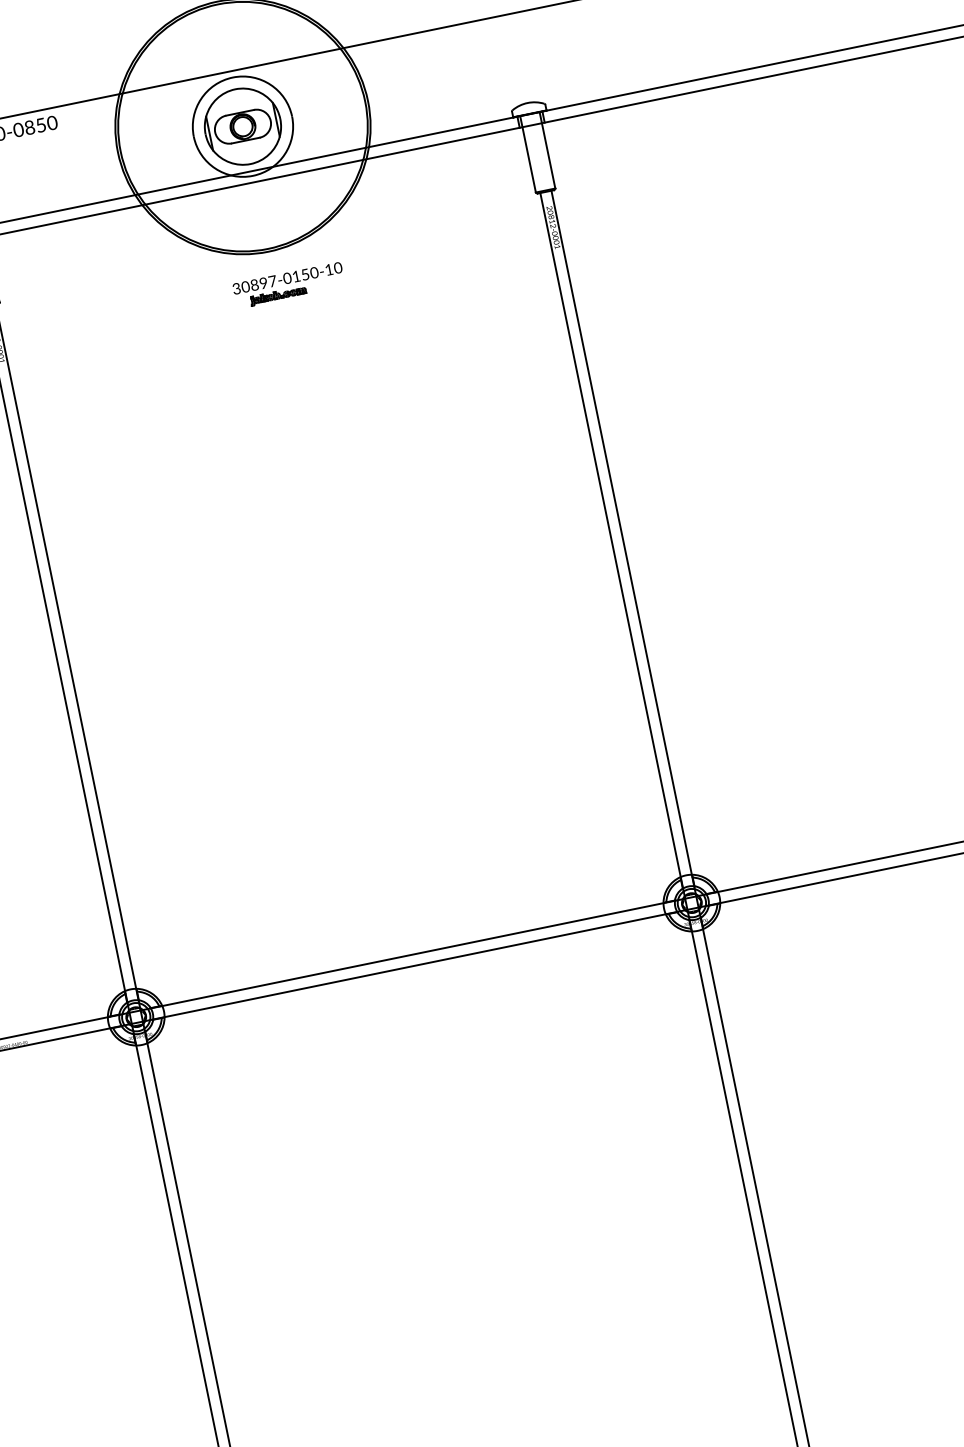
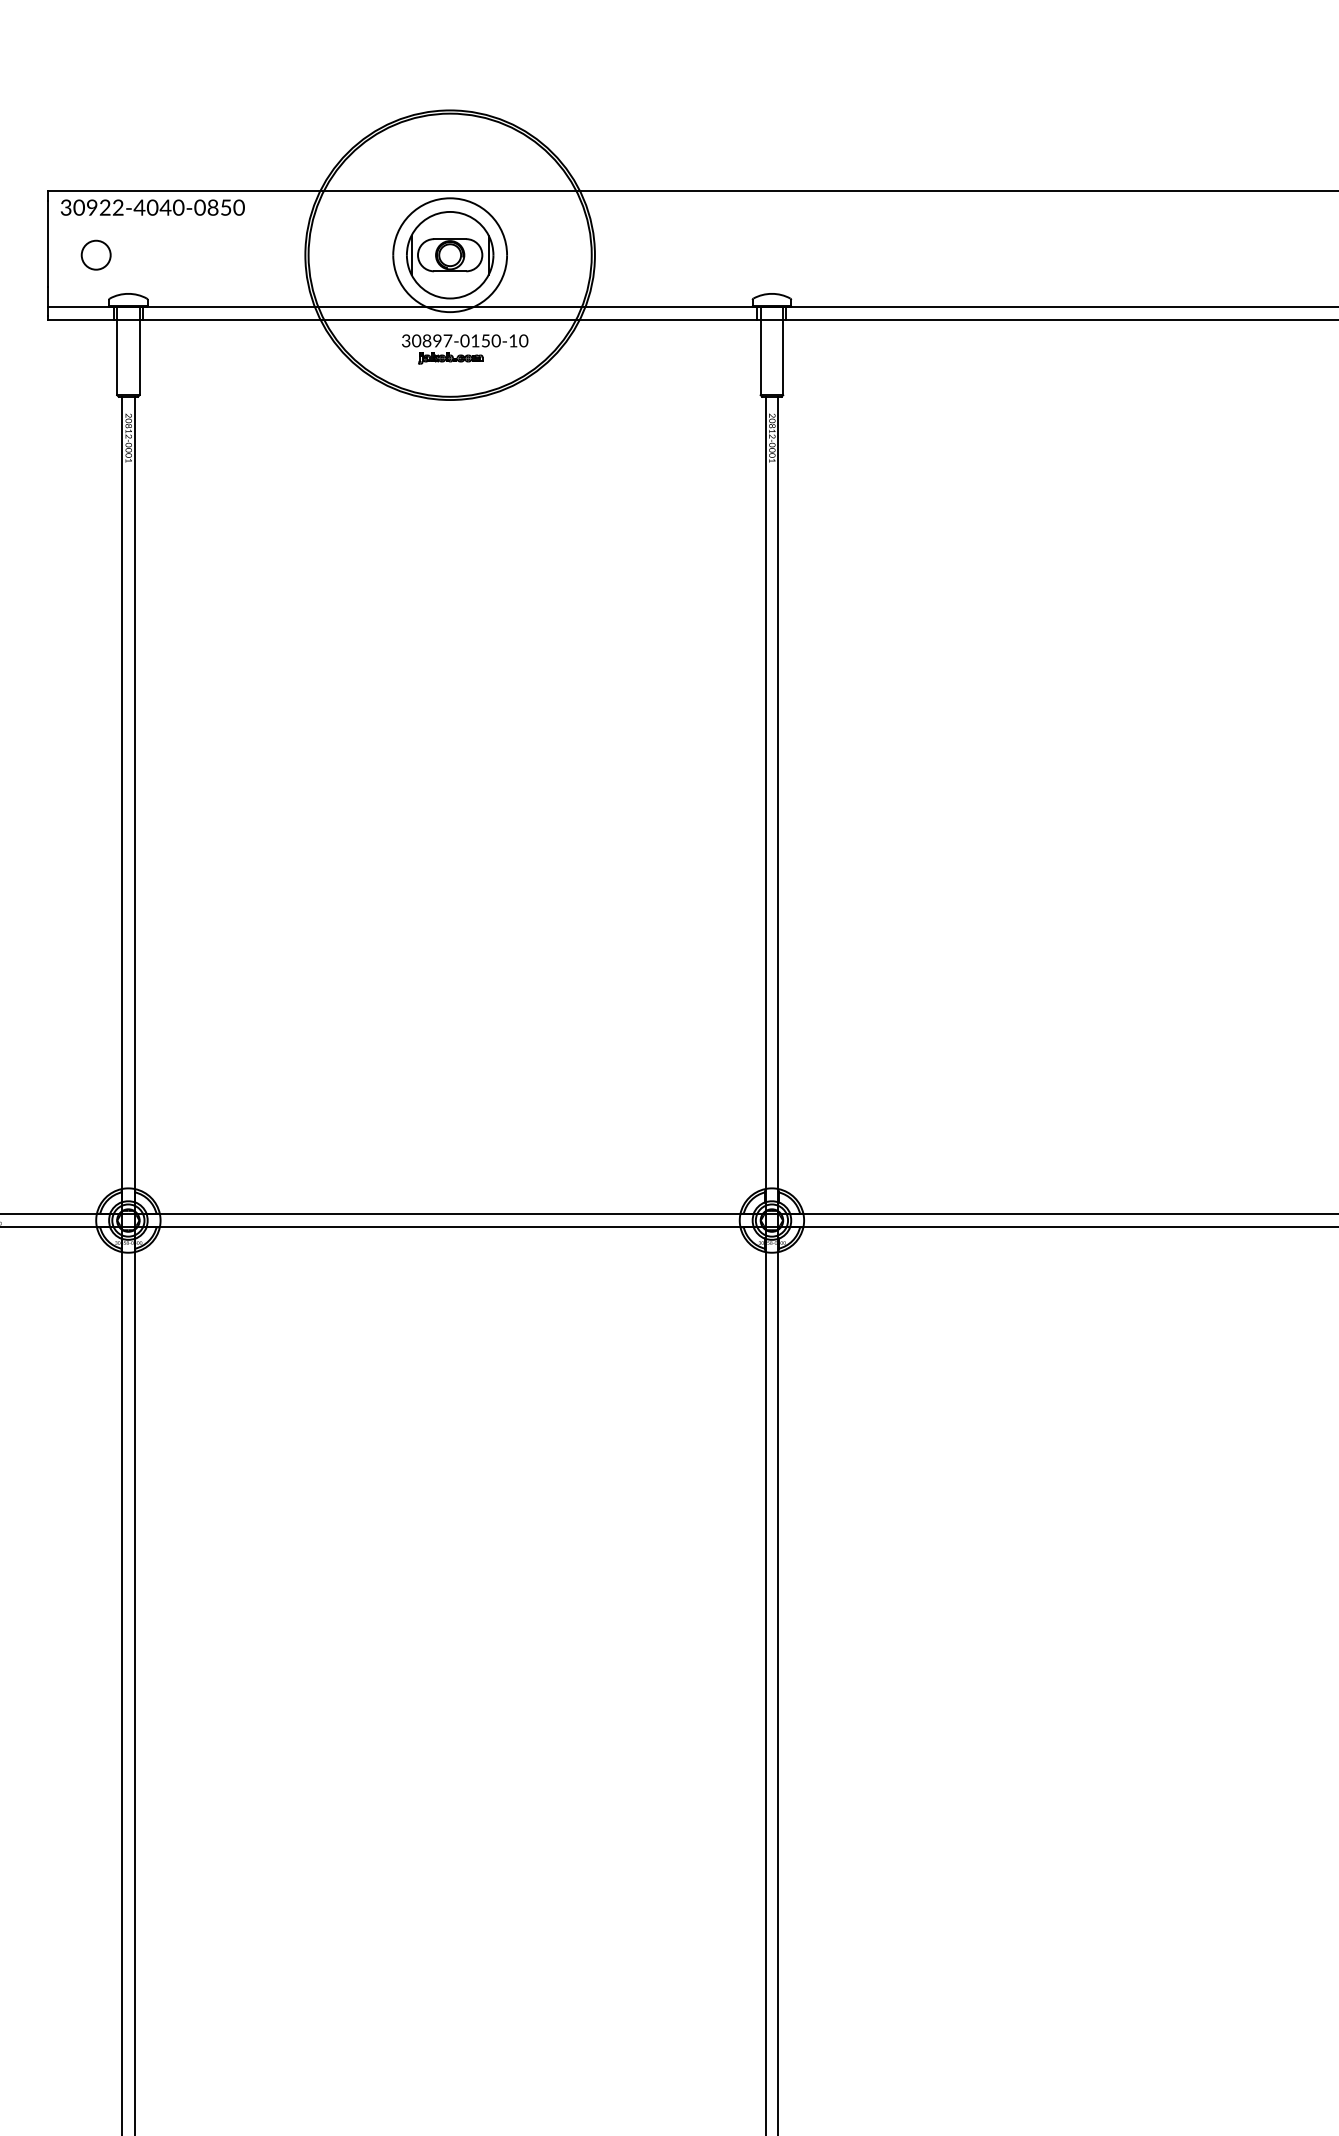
part: (289, 285) -> (465, 349), moved

